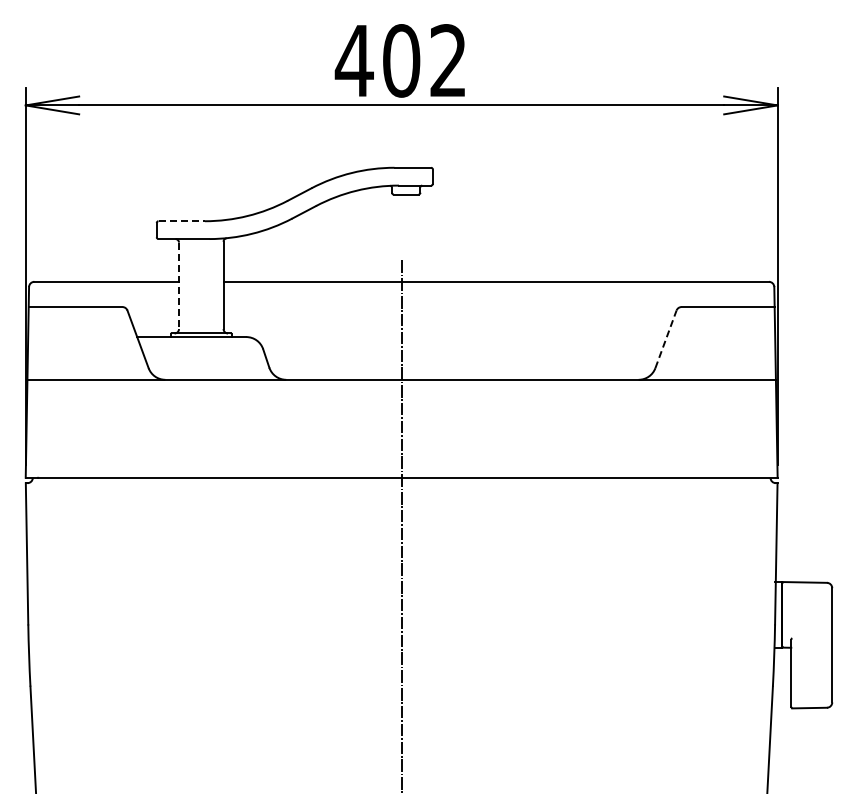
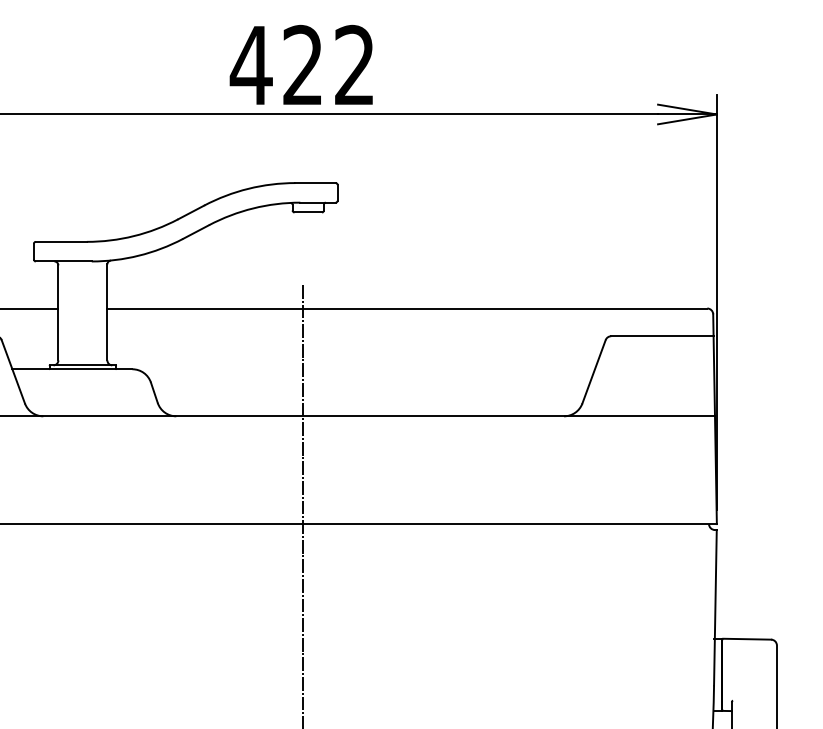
text: (401, 60) -> (303, 65), 402 -> 422
line: (182, 221) -> (62, 242), dashed -> solid
line: (179, 286) -> (58, 313), dashed -> solid
line: (665, 339) -> (593, 371), dashed -> solid

